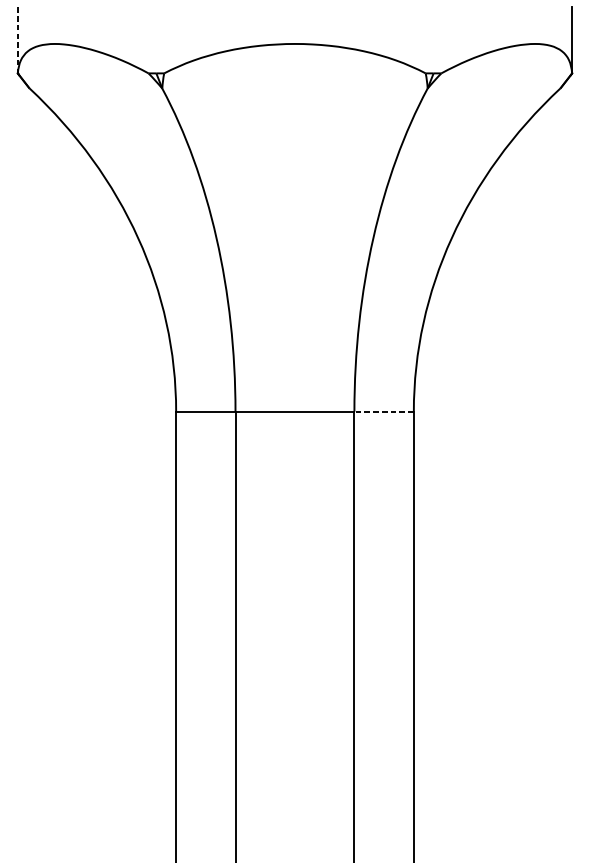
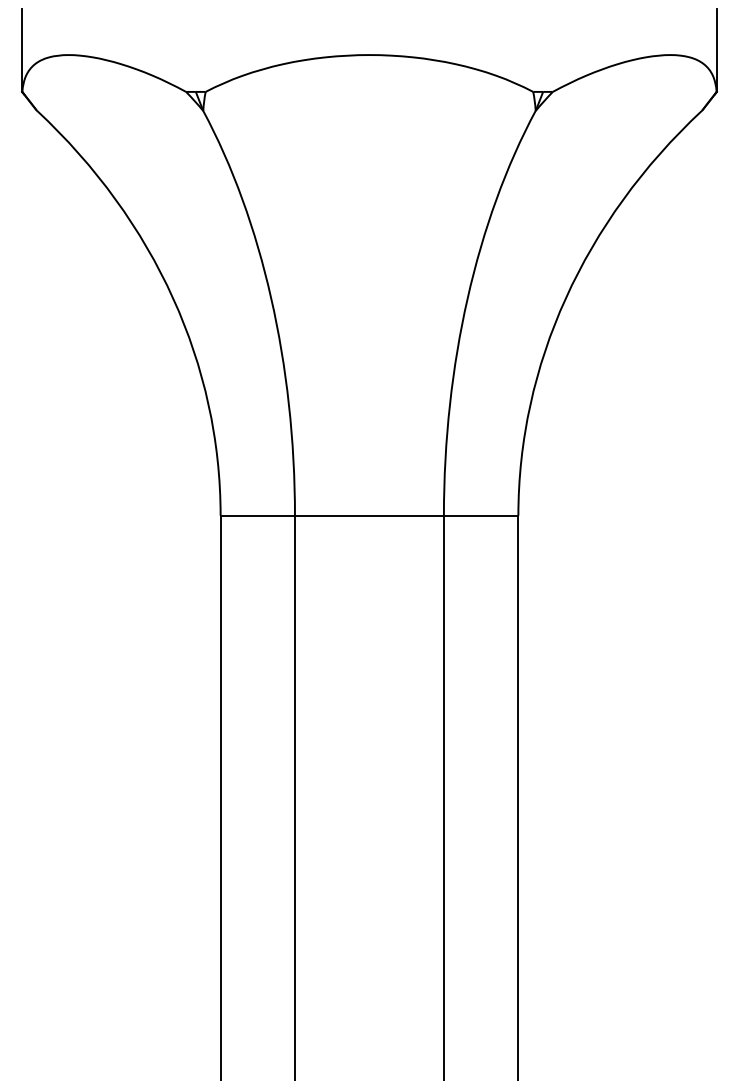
line: (17, 40) -> (22, 50), dashed -> solid
line: (383, 411) -> (480, 515), dashed -> solid

